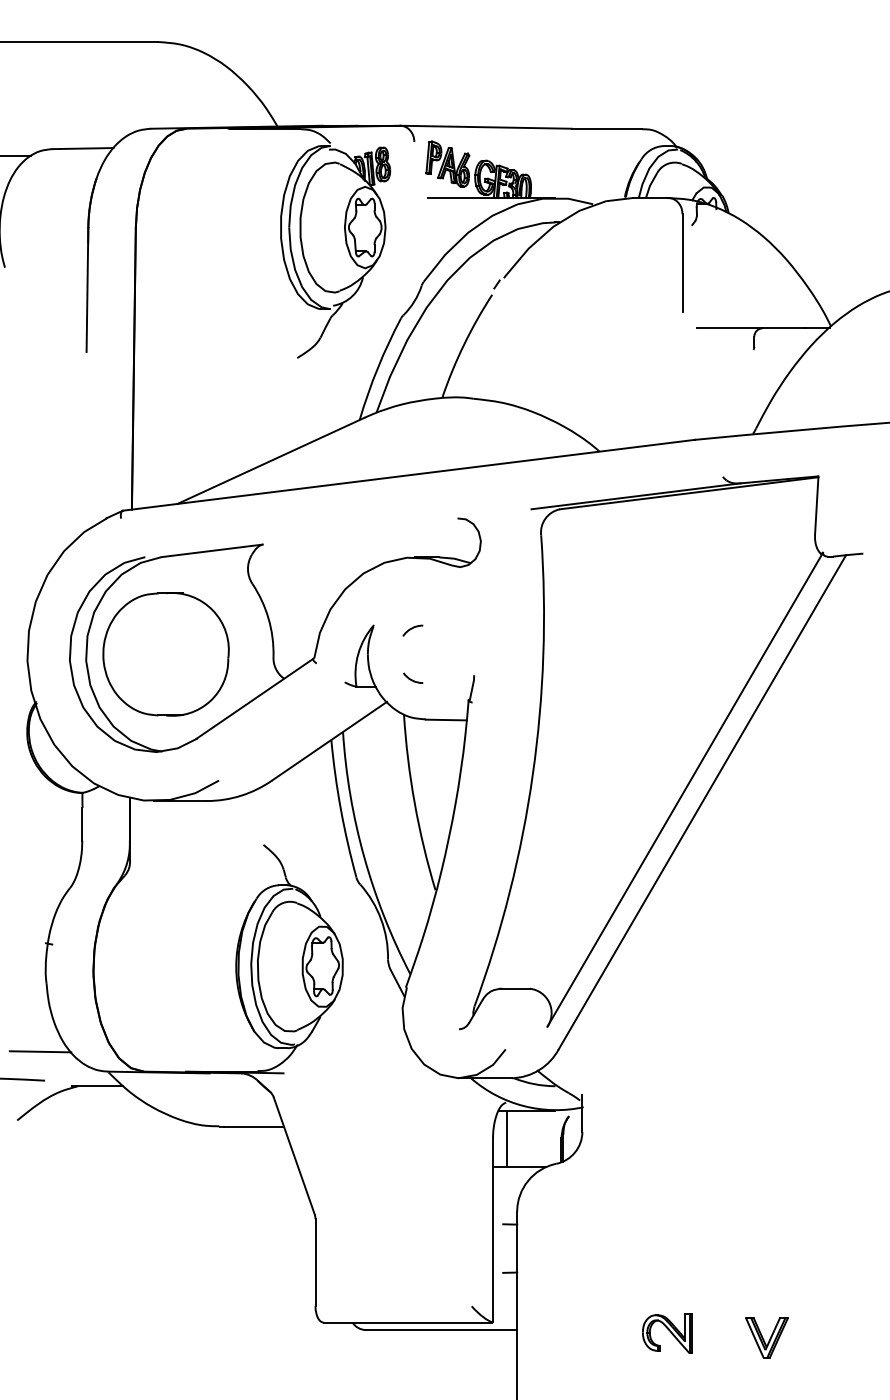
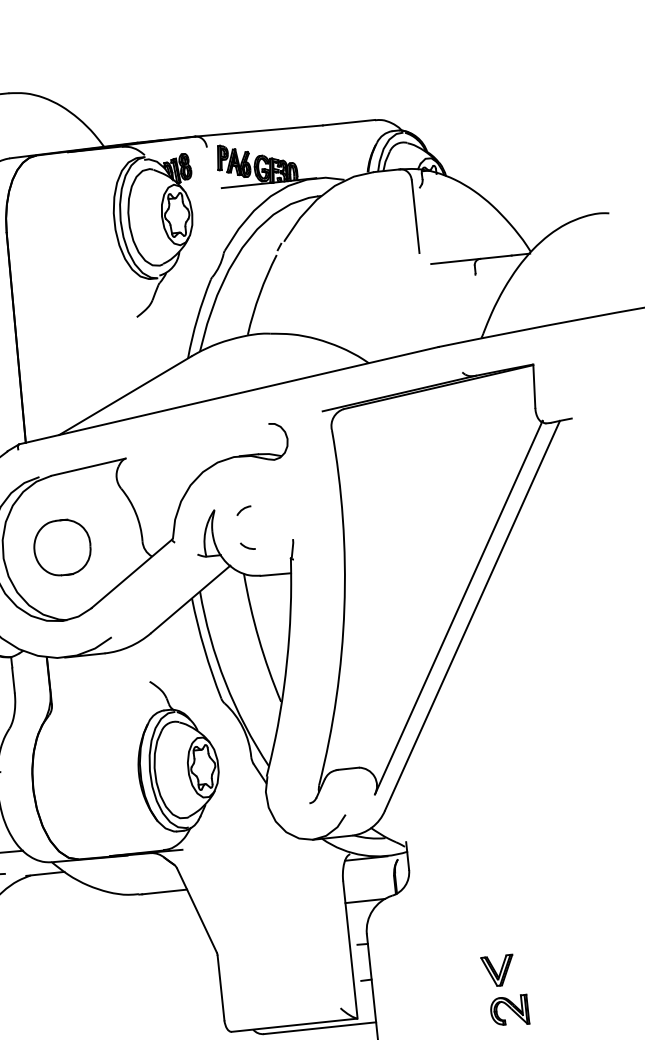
part: (165, 654) -> (62, 547), size x0.6
line: (507, 1138) -> (353, 880), removed
part: (667, 1333) -> (509, 1010), moved
part: (766, 1337) -> (497, 970), moved

